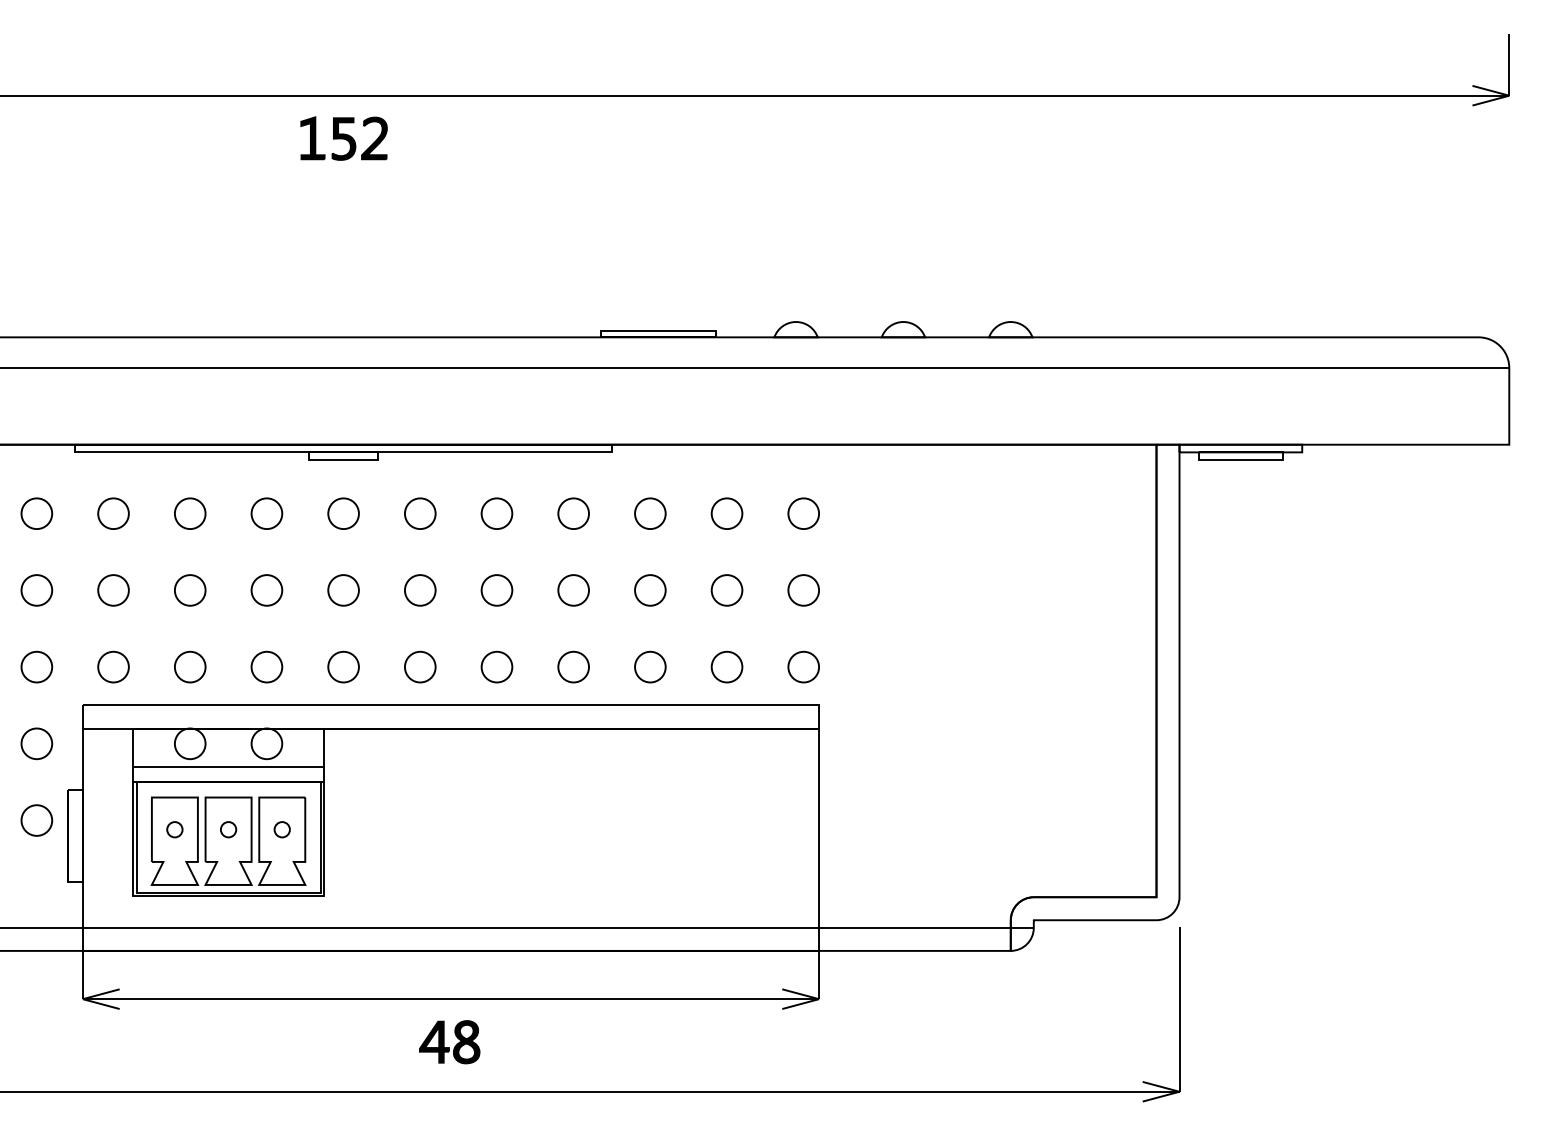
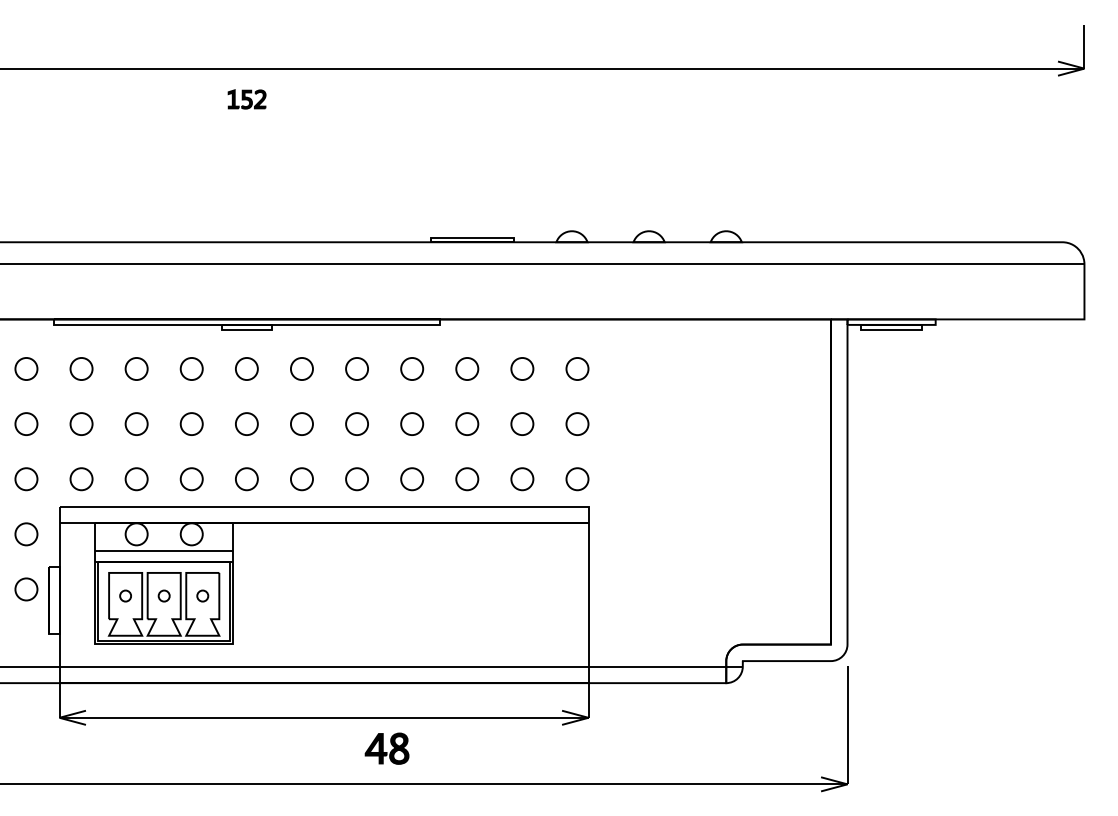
part: (343, 138) -> (246, 99), size x0.6
part: (448, 1041) -> (386, 748), moved

